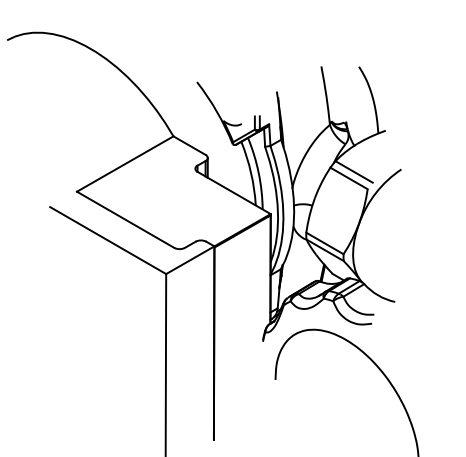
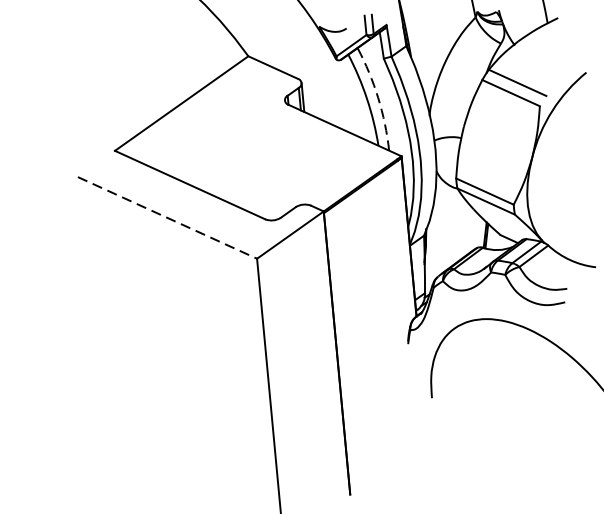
arc: (258, 173) -> (377, 98), solid -> dashed
line: (108, 240) -> (167, 217), solid -> dashed

